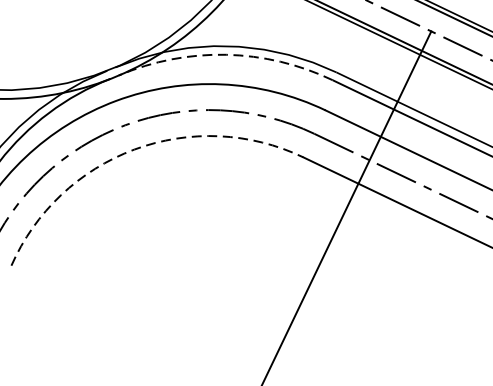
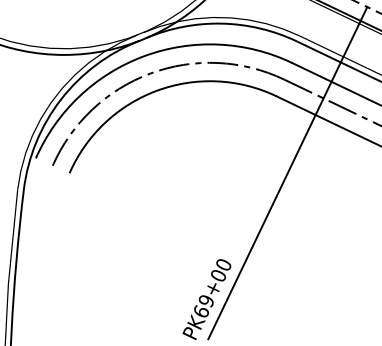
arc: (225, 54) -> (221, 23), dashed -> solid
arc: (133, 149) -> (156, 90), dashed -> solid

